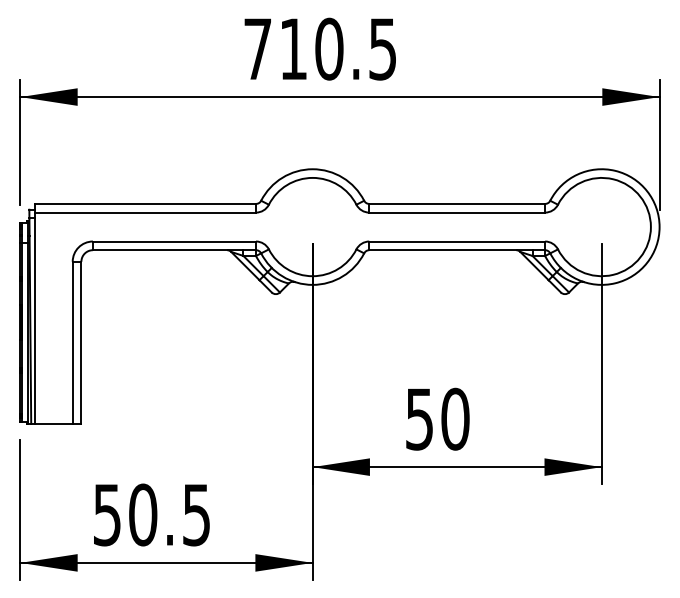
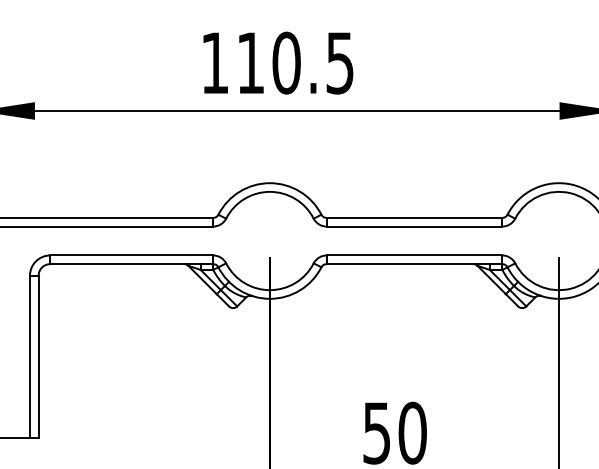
text: (257, 48) -> (214, 62), 710.5 -> 110.5

